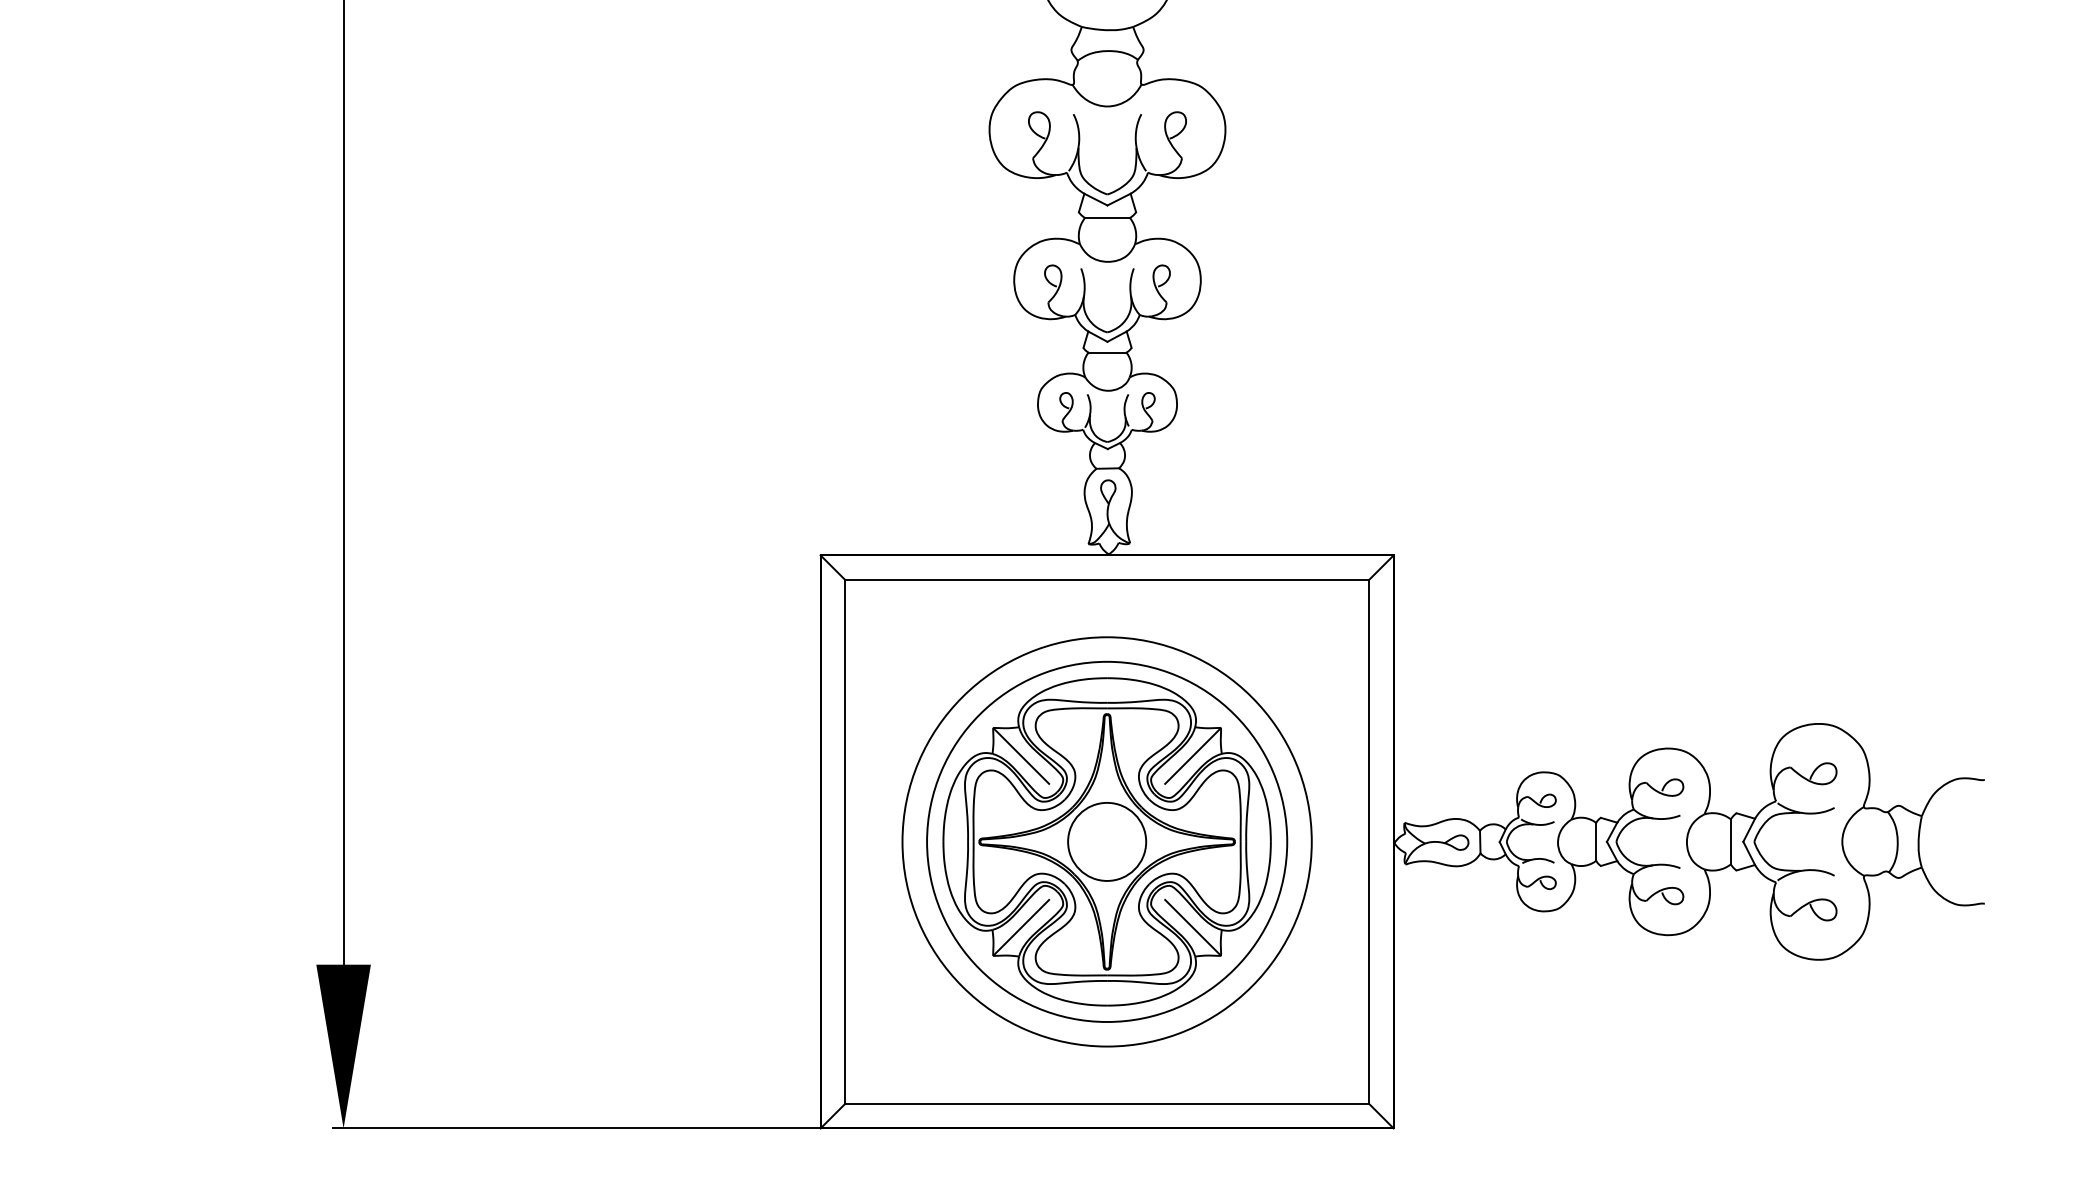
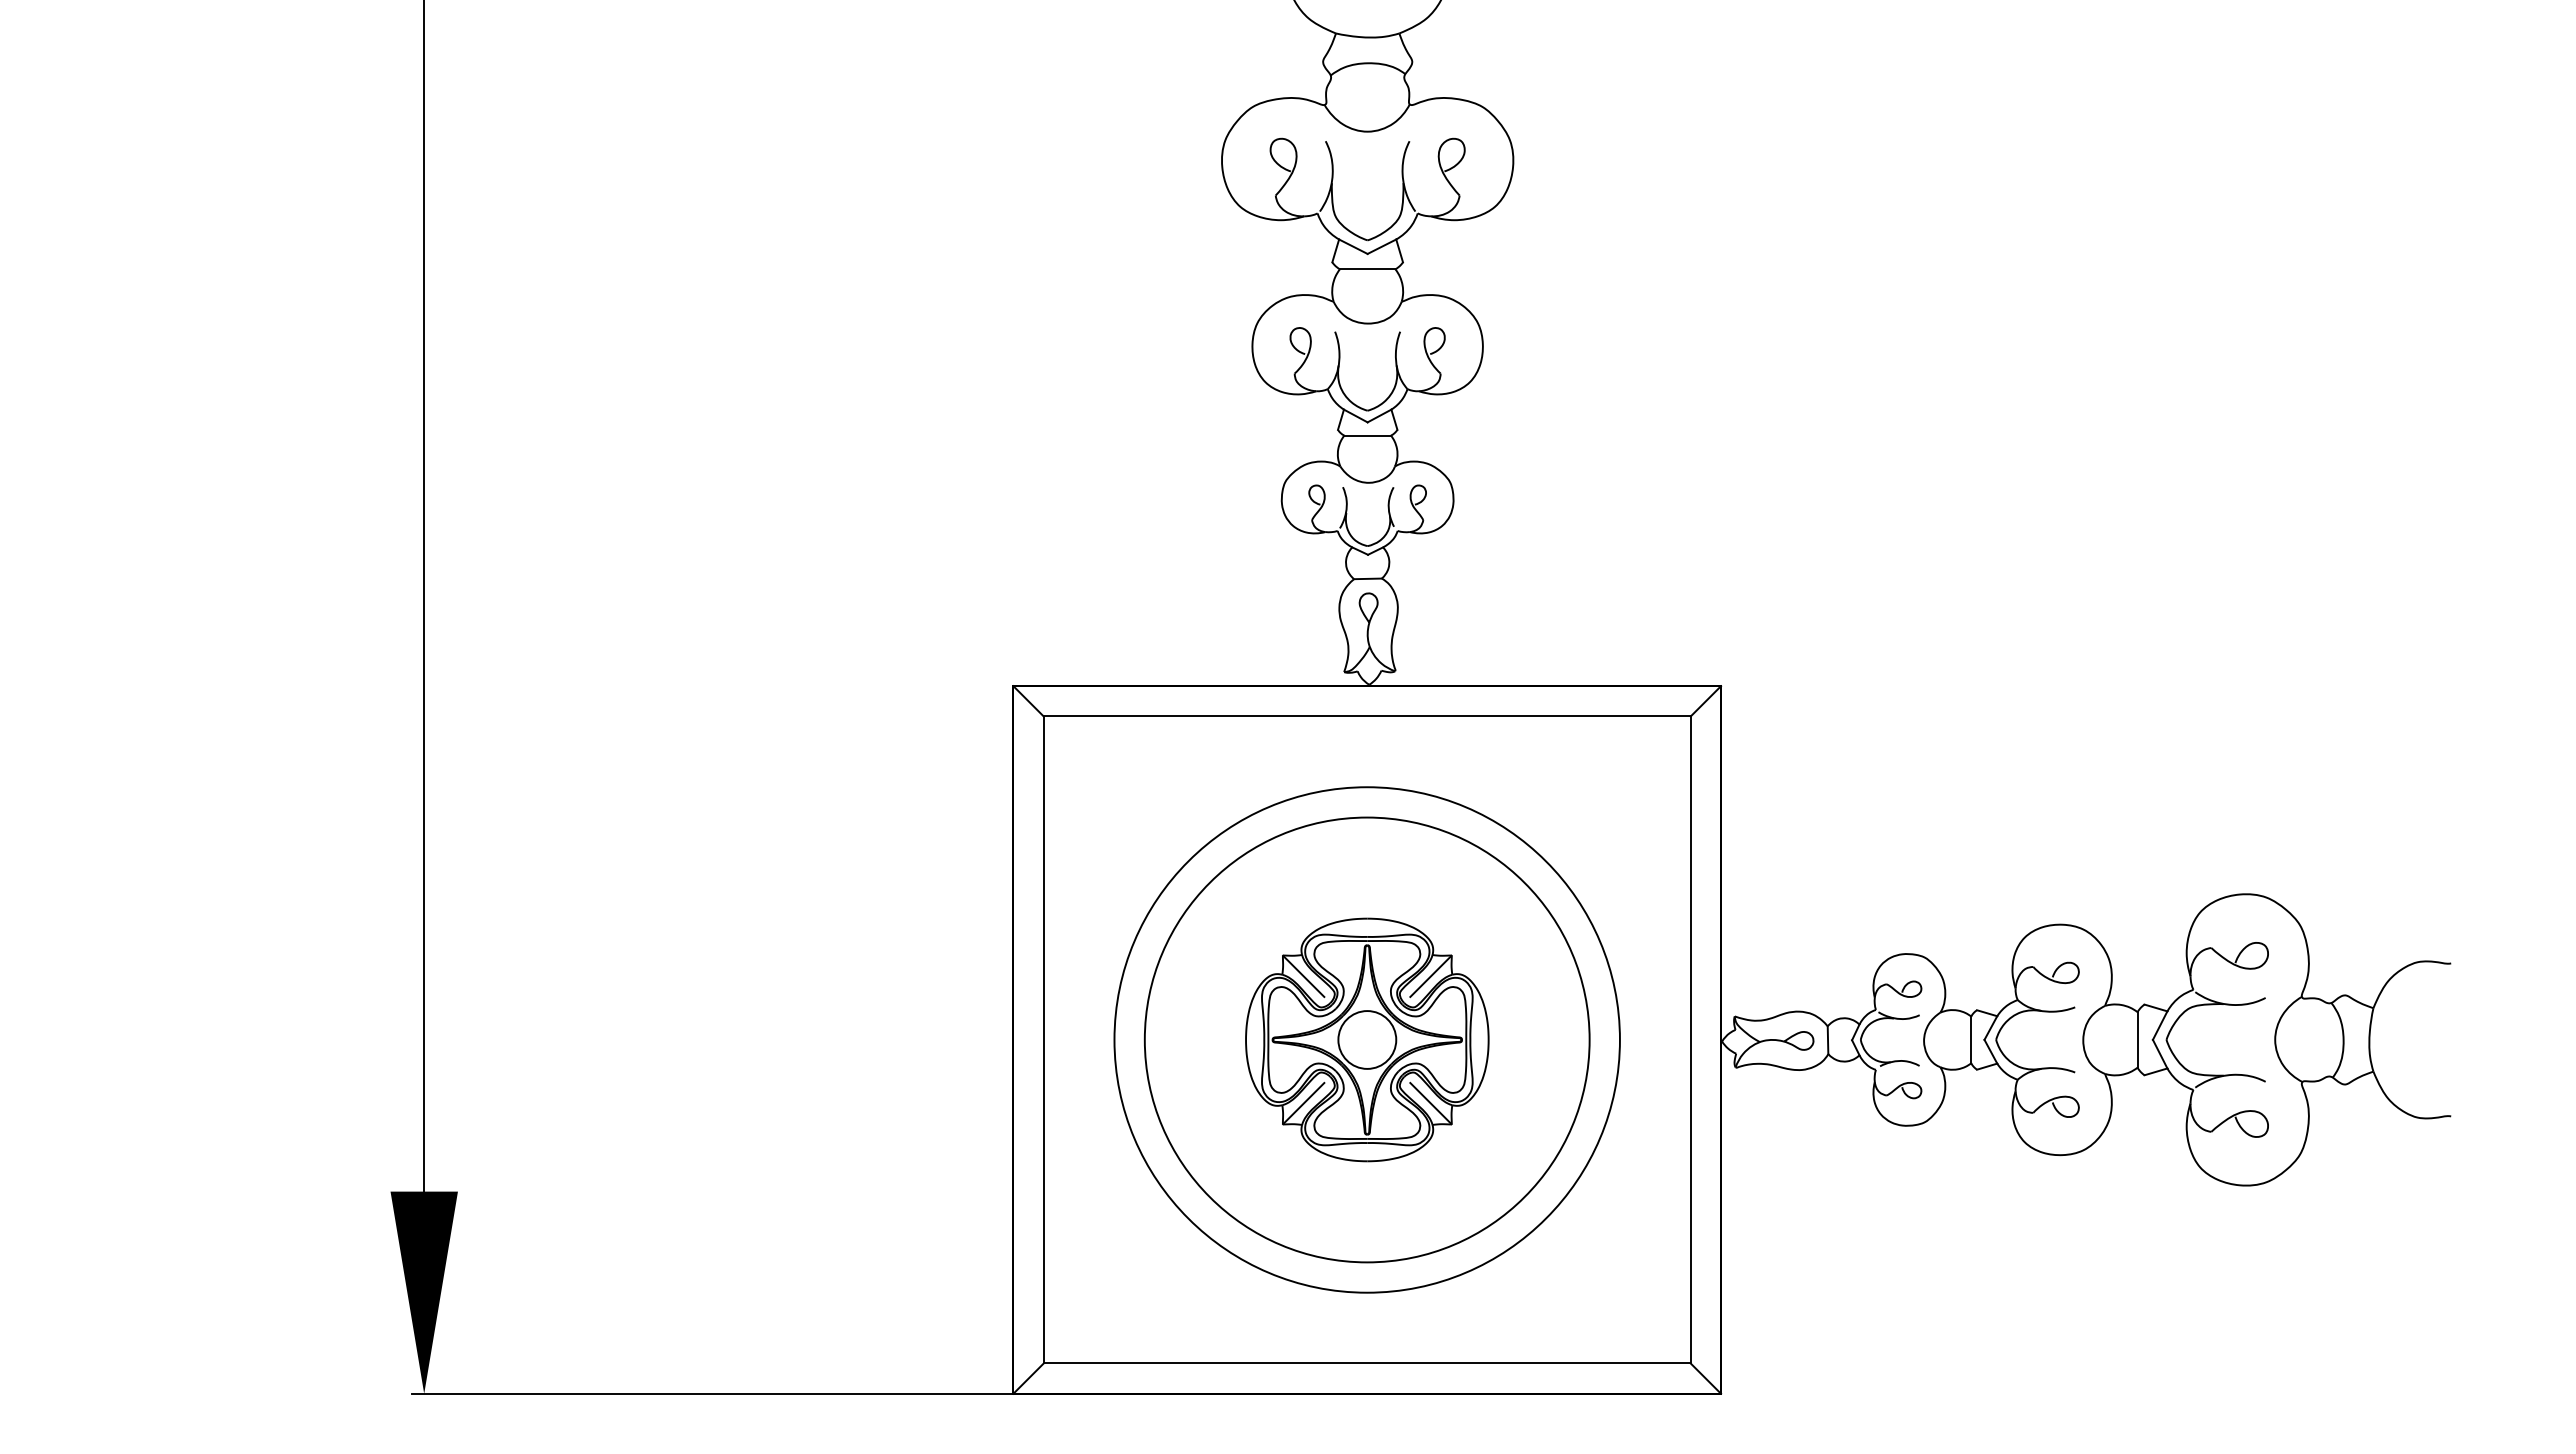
part: (1107, 841) -> (1367, 1039), size x0.6

